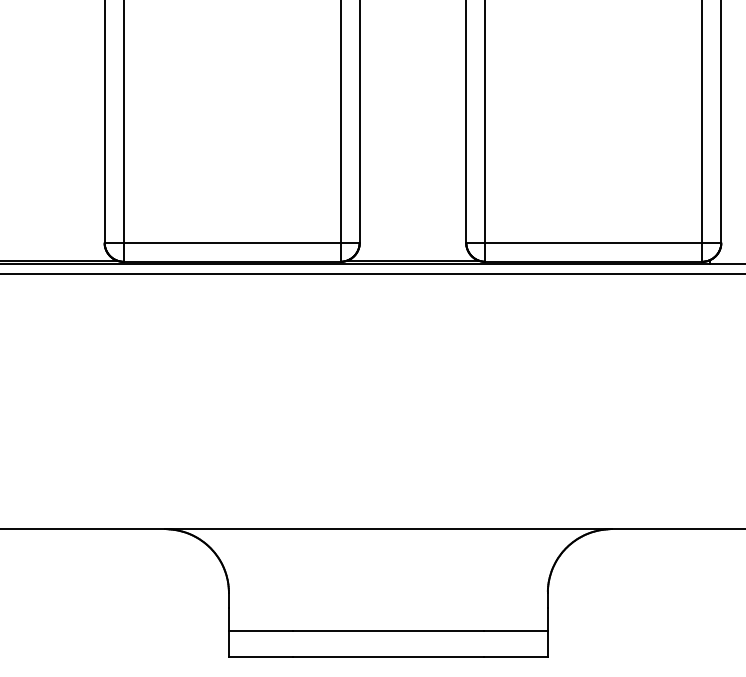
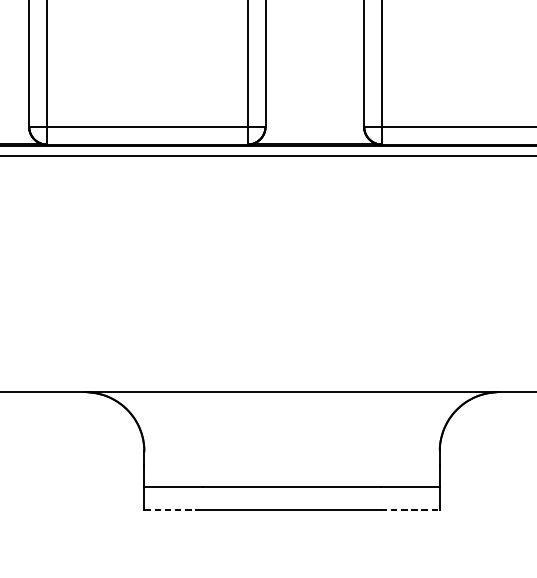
line: (260, 656) -> (173, 510), solid -> dashed
line: (515, 656) -> (409, 510), solid -> dashed

